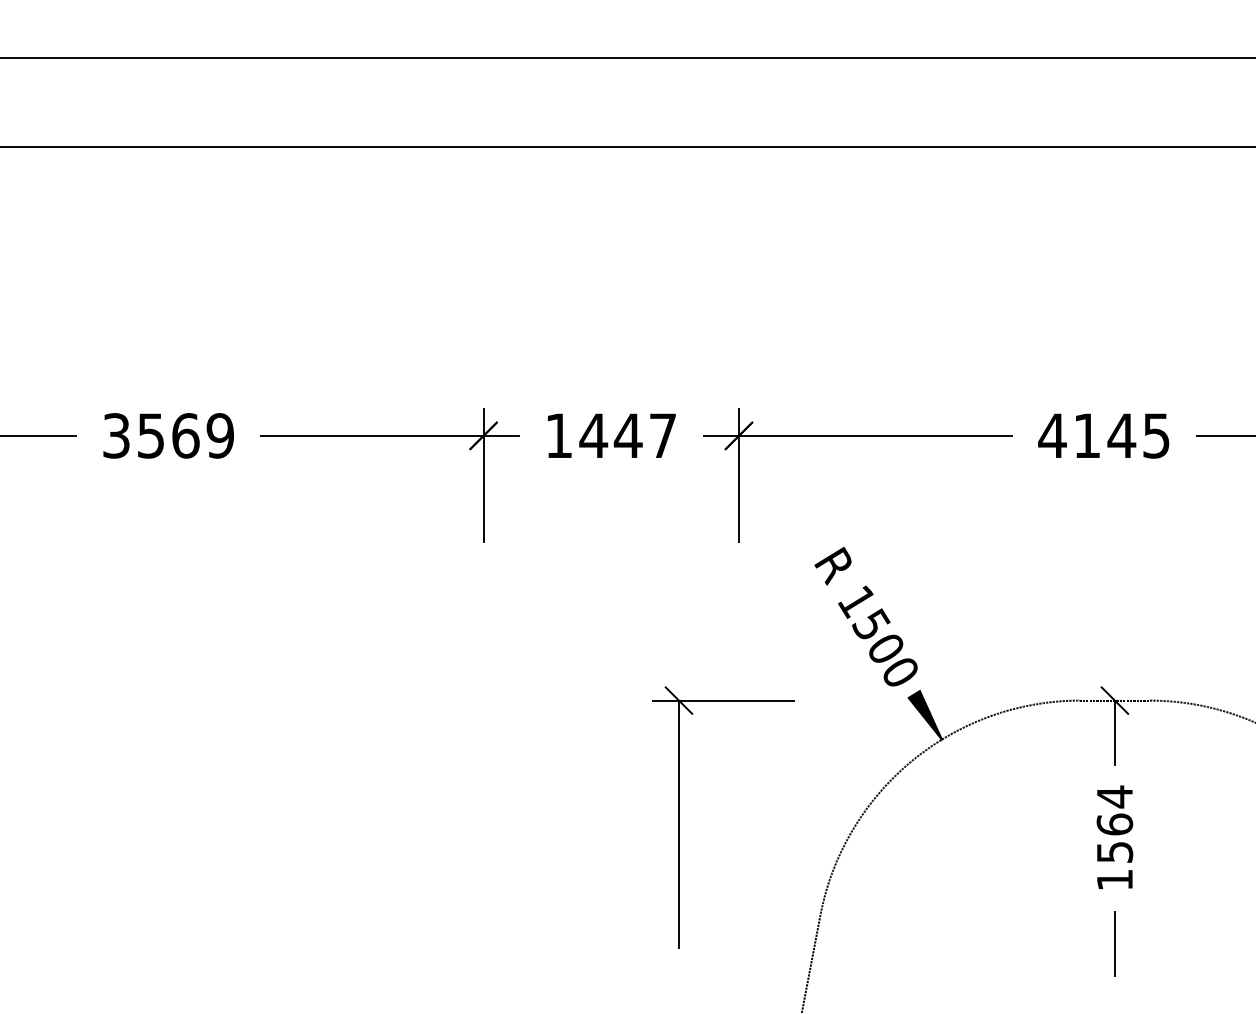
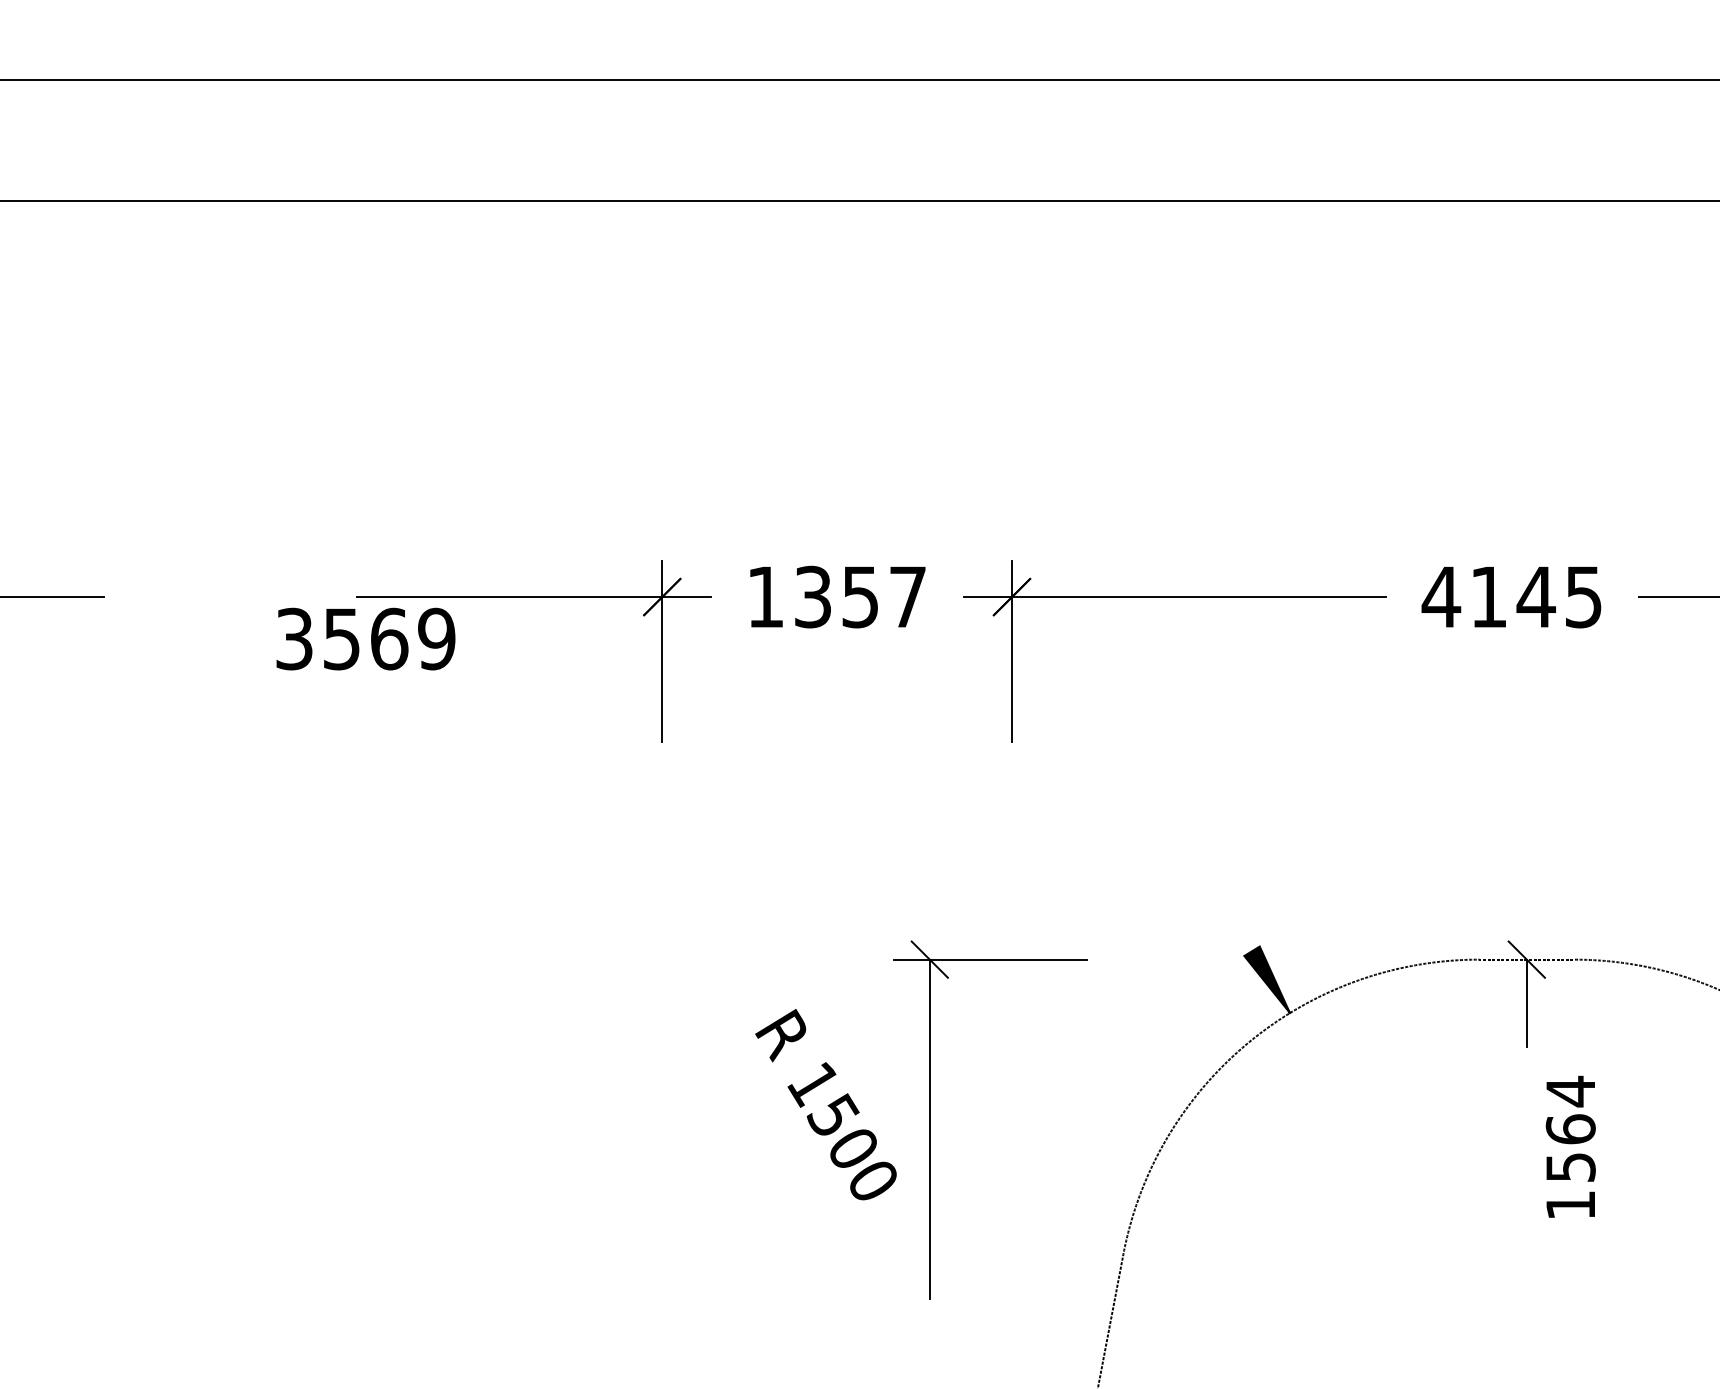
text: (168, 435) -> (365, 638), moved
text: (610, 435) -> (836, 596), 1447 -> 1357
text: (865, 616) -> (825, 1104), moved
text: (1114, 837) -> (1570, 1146), moved
line: (1114, 944) -> (1526, 1293), removed

